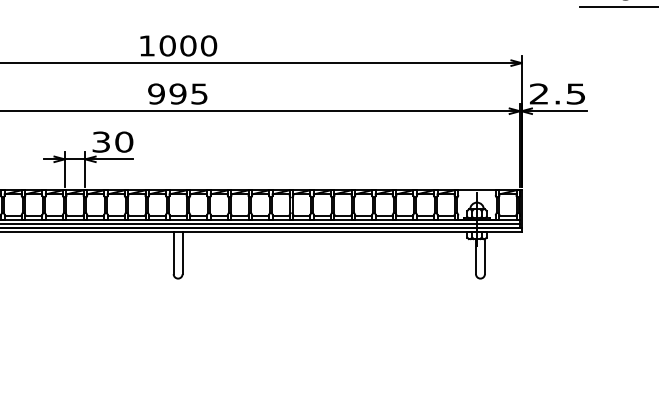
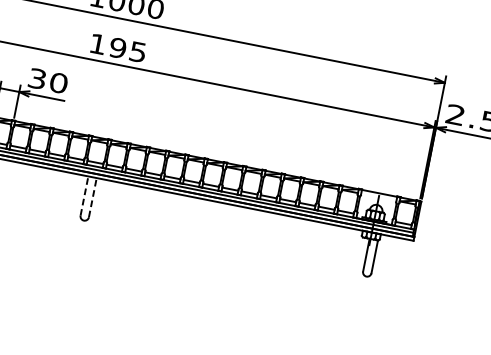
text: (156, 93) -> (97, 43), 995 -> 195
line: (173, 253) -> (84, 196), solid -> dashed
line: (182, 253) -> (92, 197), solid -> dashed

